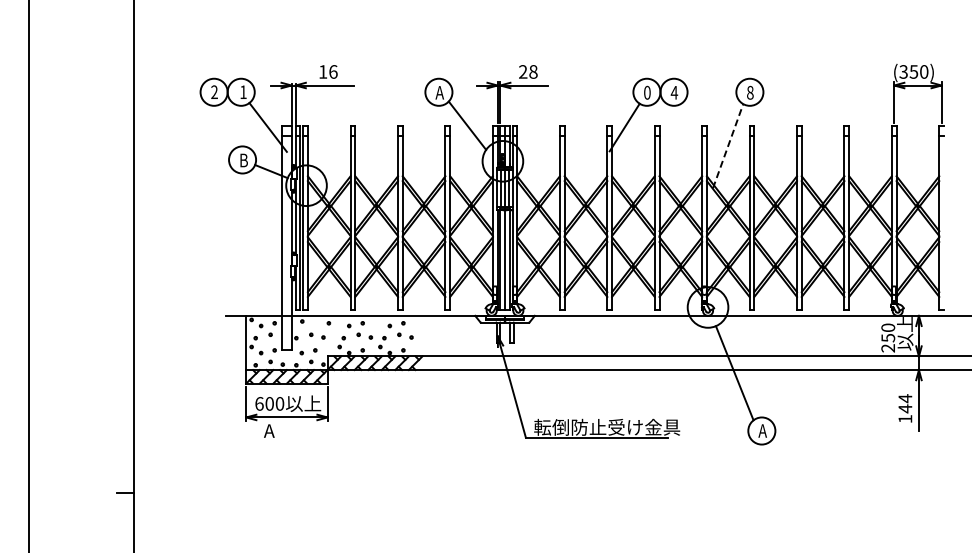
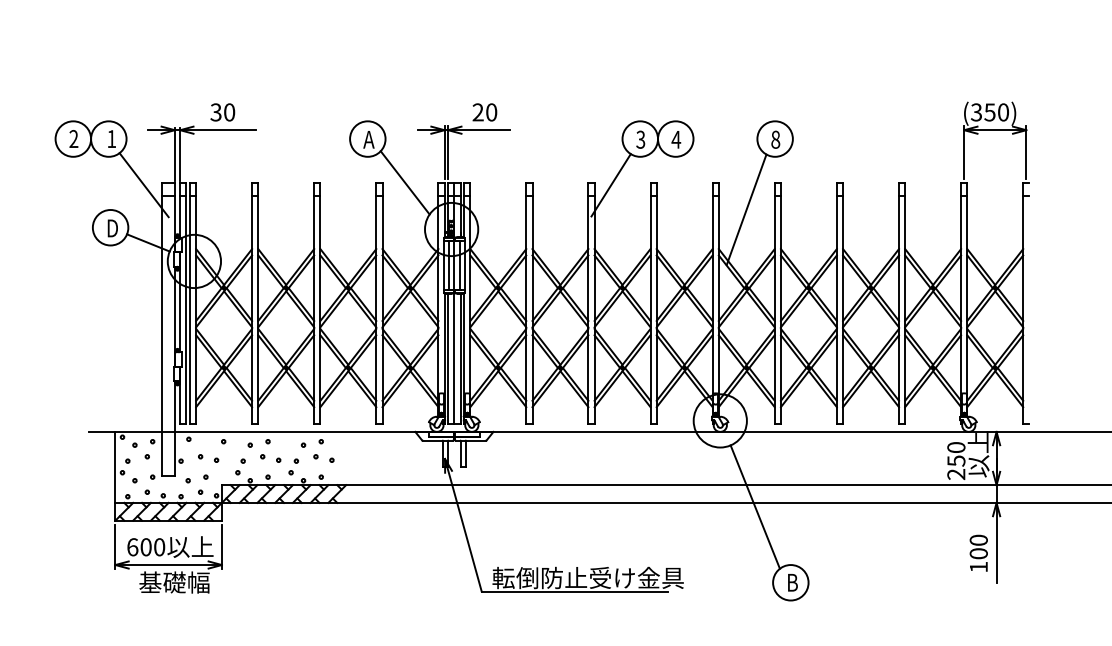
text: (327, 71) -> (221, 111), 16 -> 30
text: (533, 71) -> (491, 111), 28 -> 20
text: (647, 92) -> (641, 139), 0 -> 3
line: (728, 146) -> (747, 210), dashed -> solid
text: (244, 160) -> (113, 228), B -> D
text: (905, 403) -> (978, 546), 144 -> 100
text: (291, 430) -> (174, 582), A -> 基礎幅
text: (762, 430) -> (791, 582), A -> B

